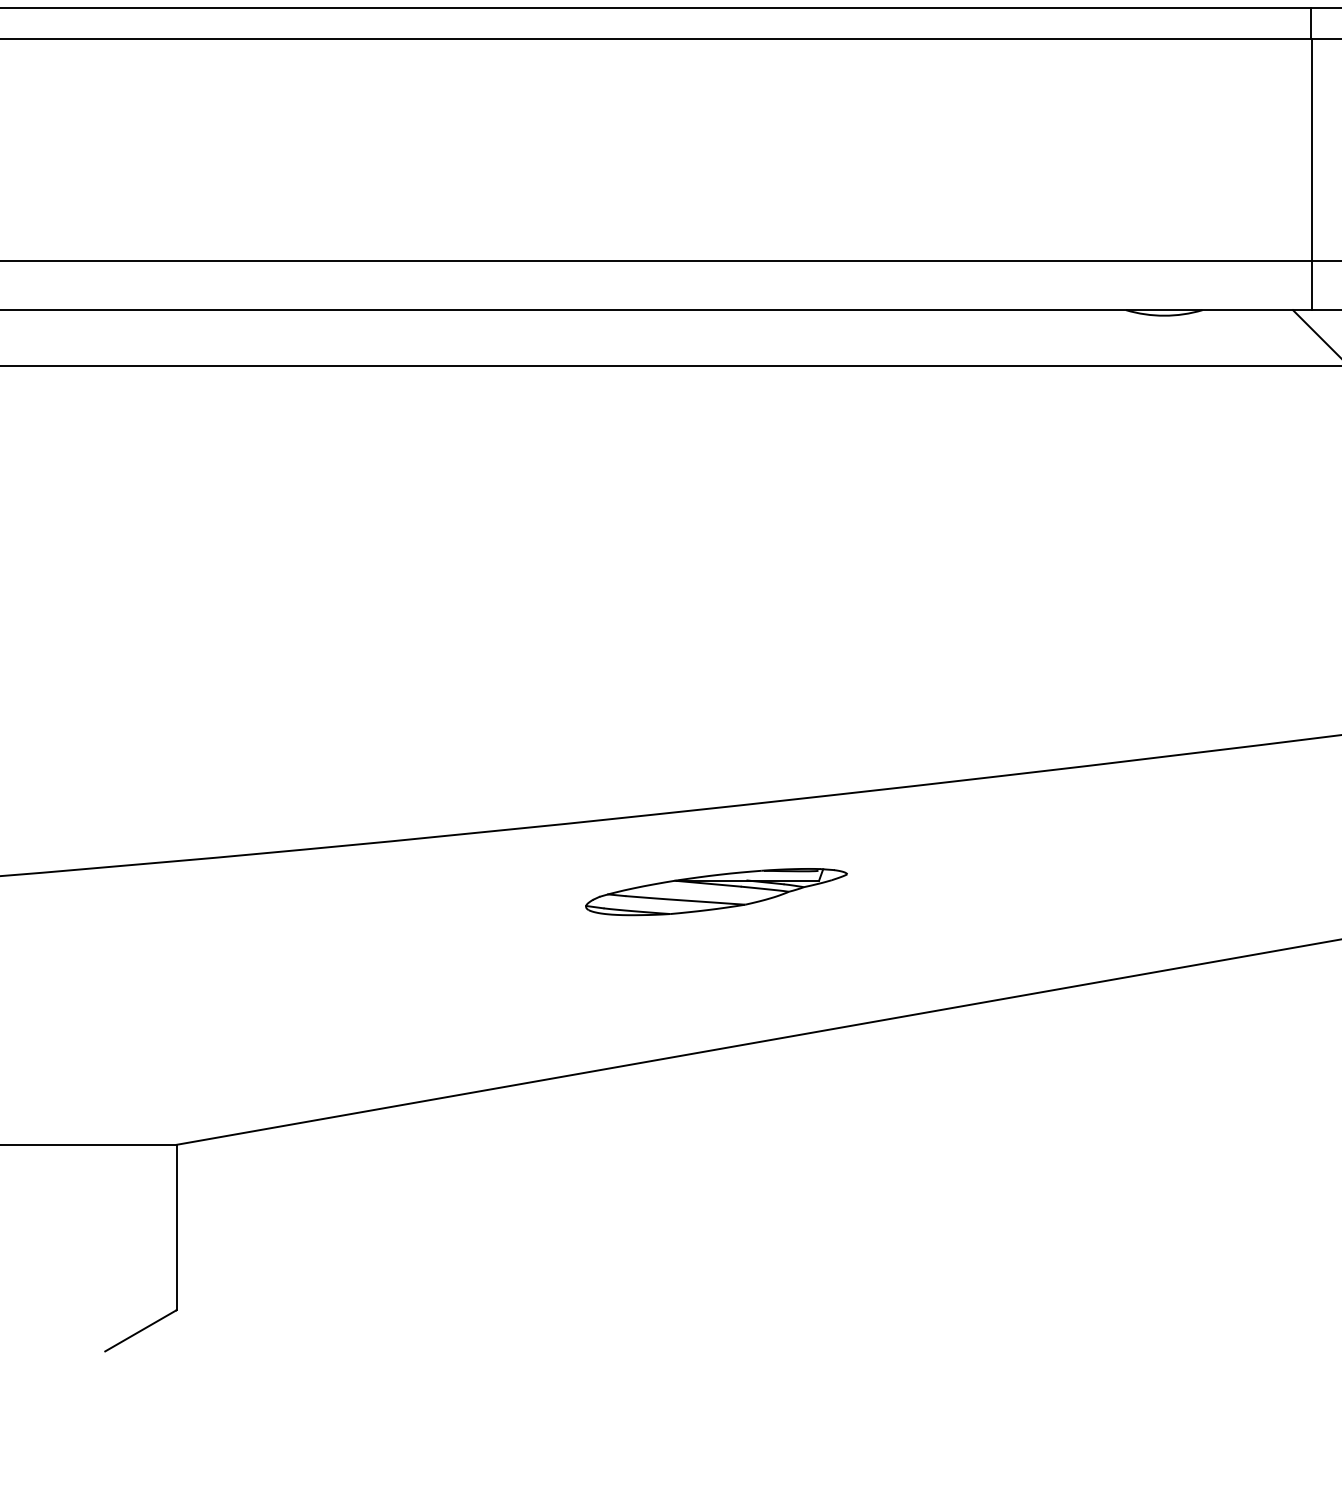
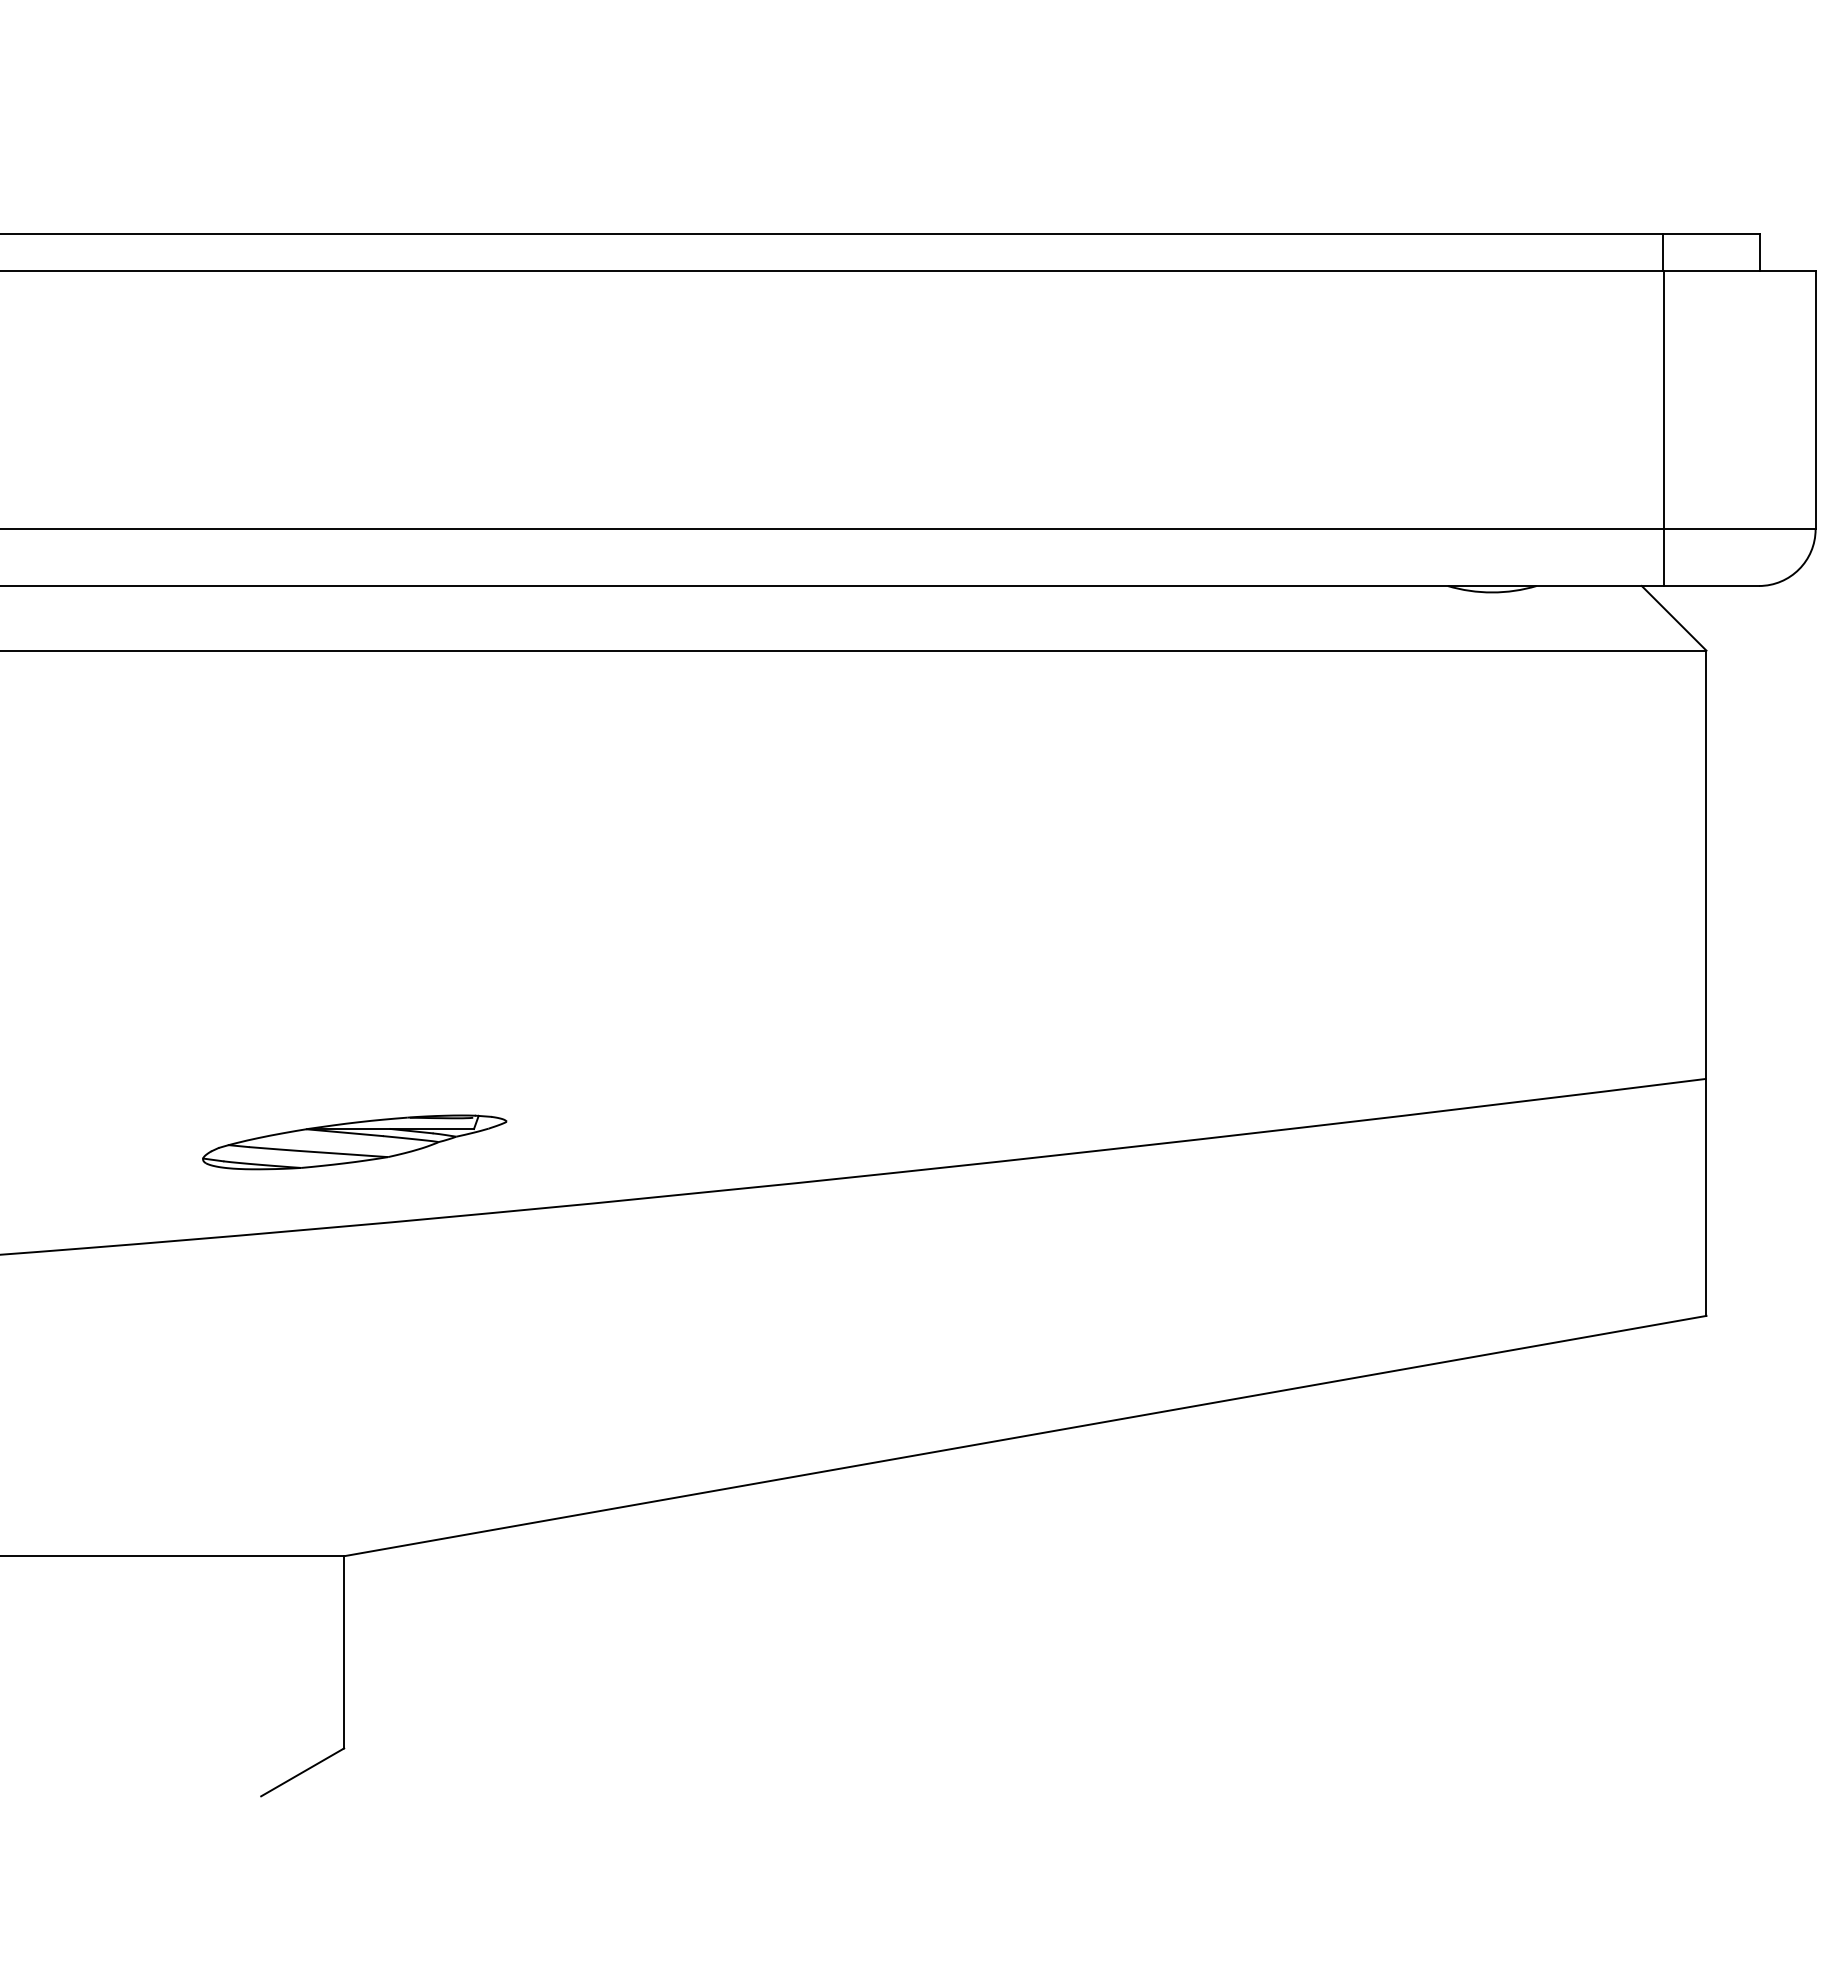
part: (716, 892) -> (354, 1142), moved

